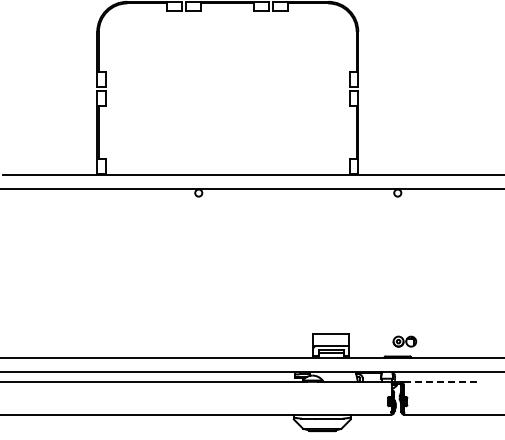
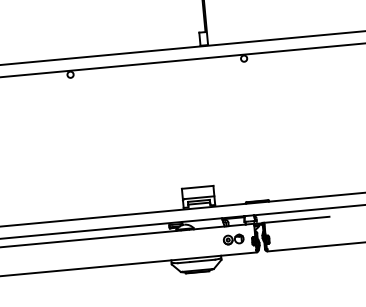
part: (404, 341) -> (233, 239), moved
line: (441, 381) -> (297, 219), dashed -> solid

